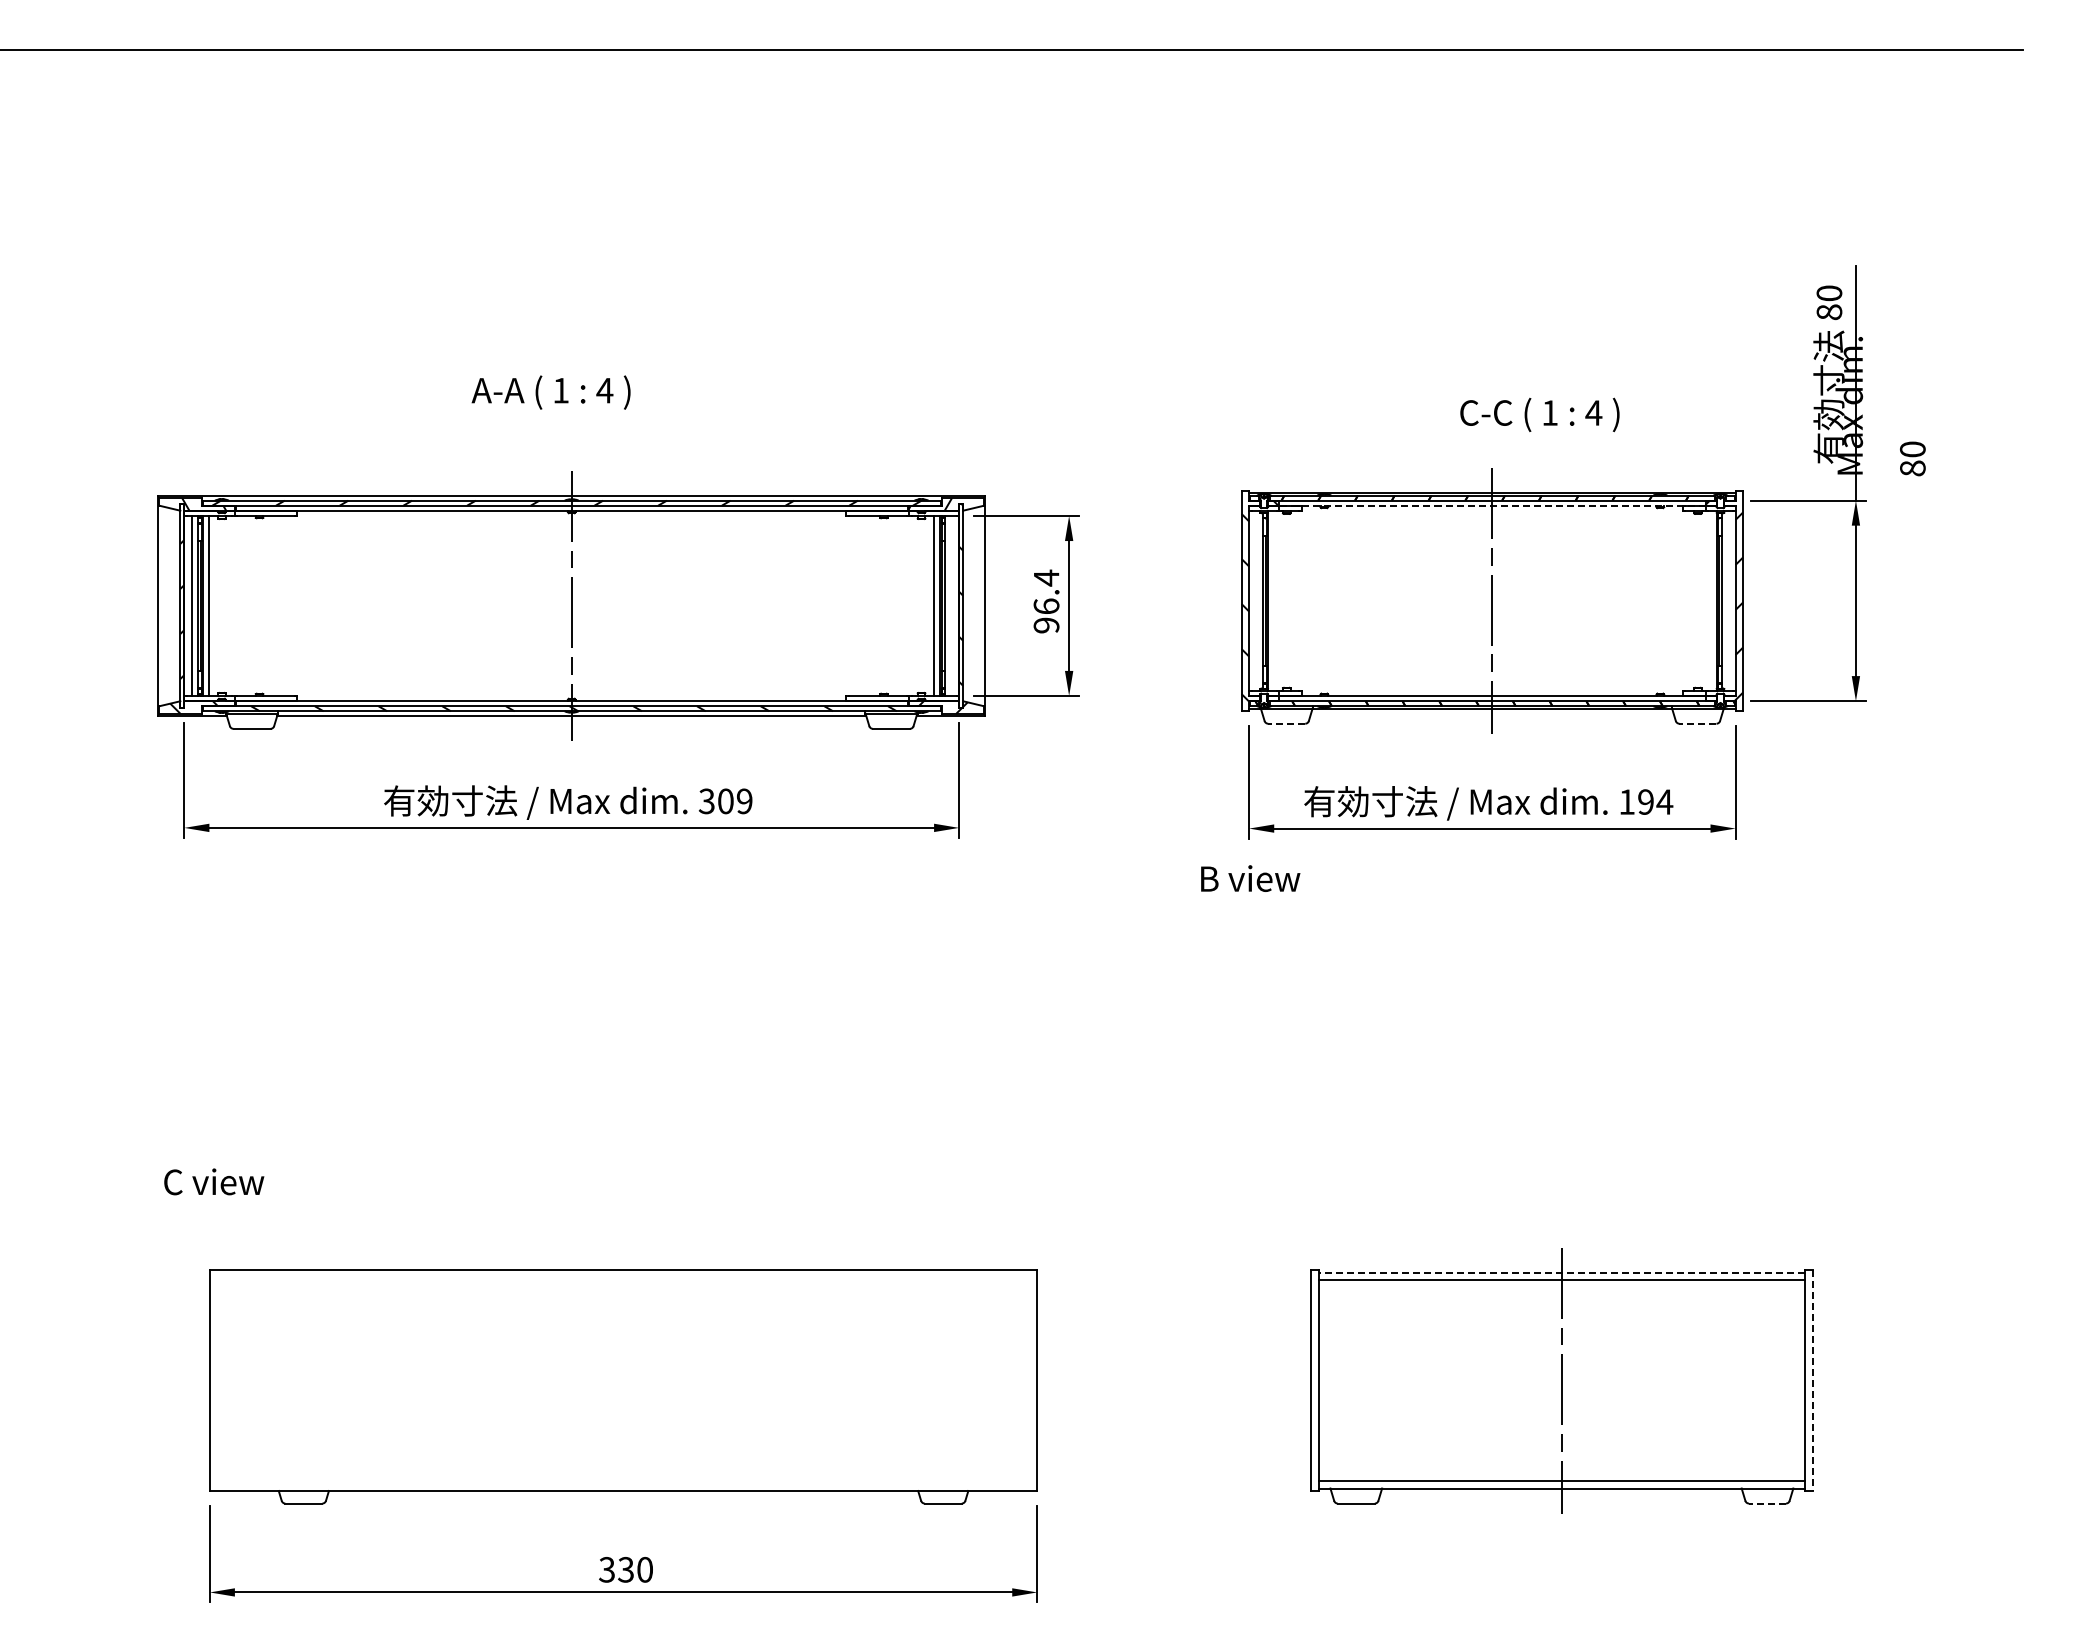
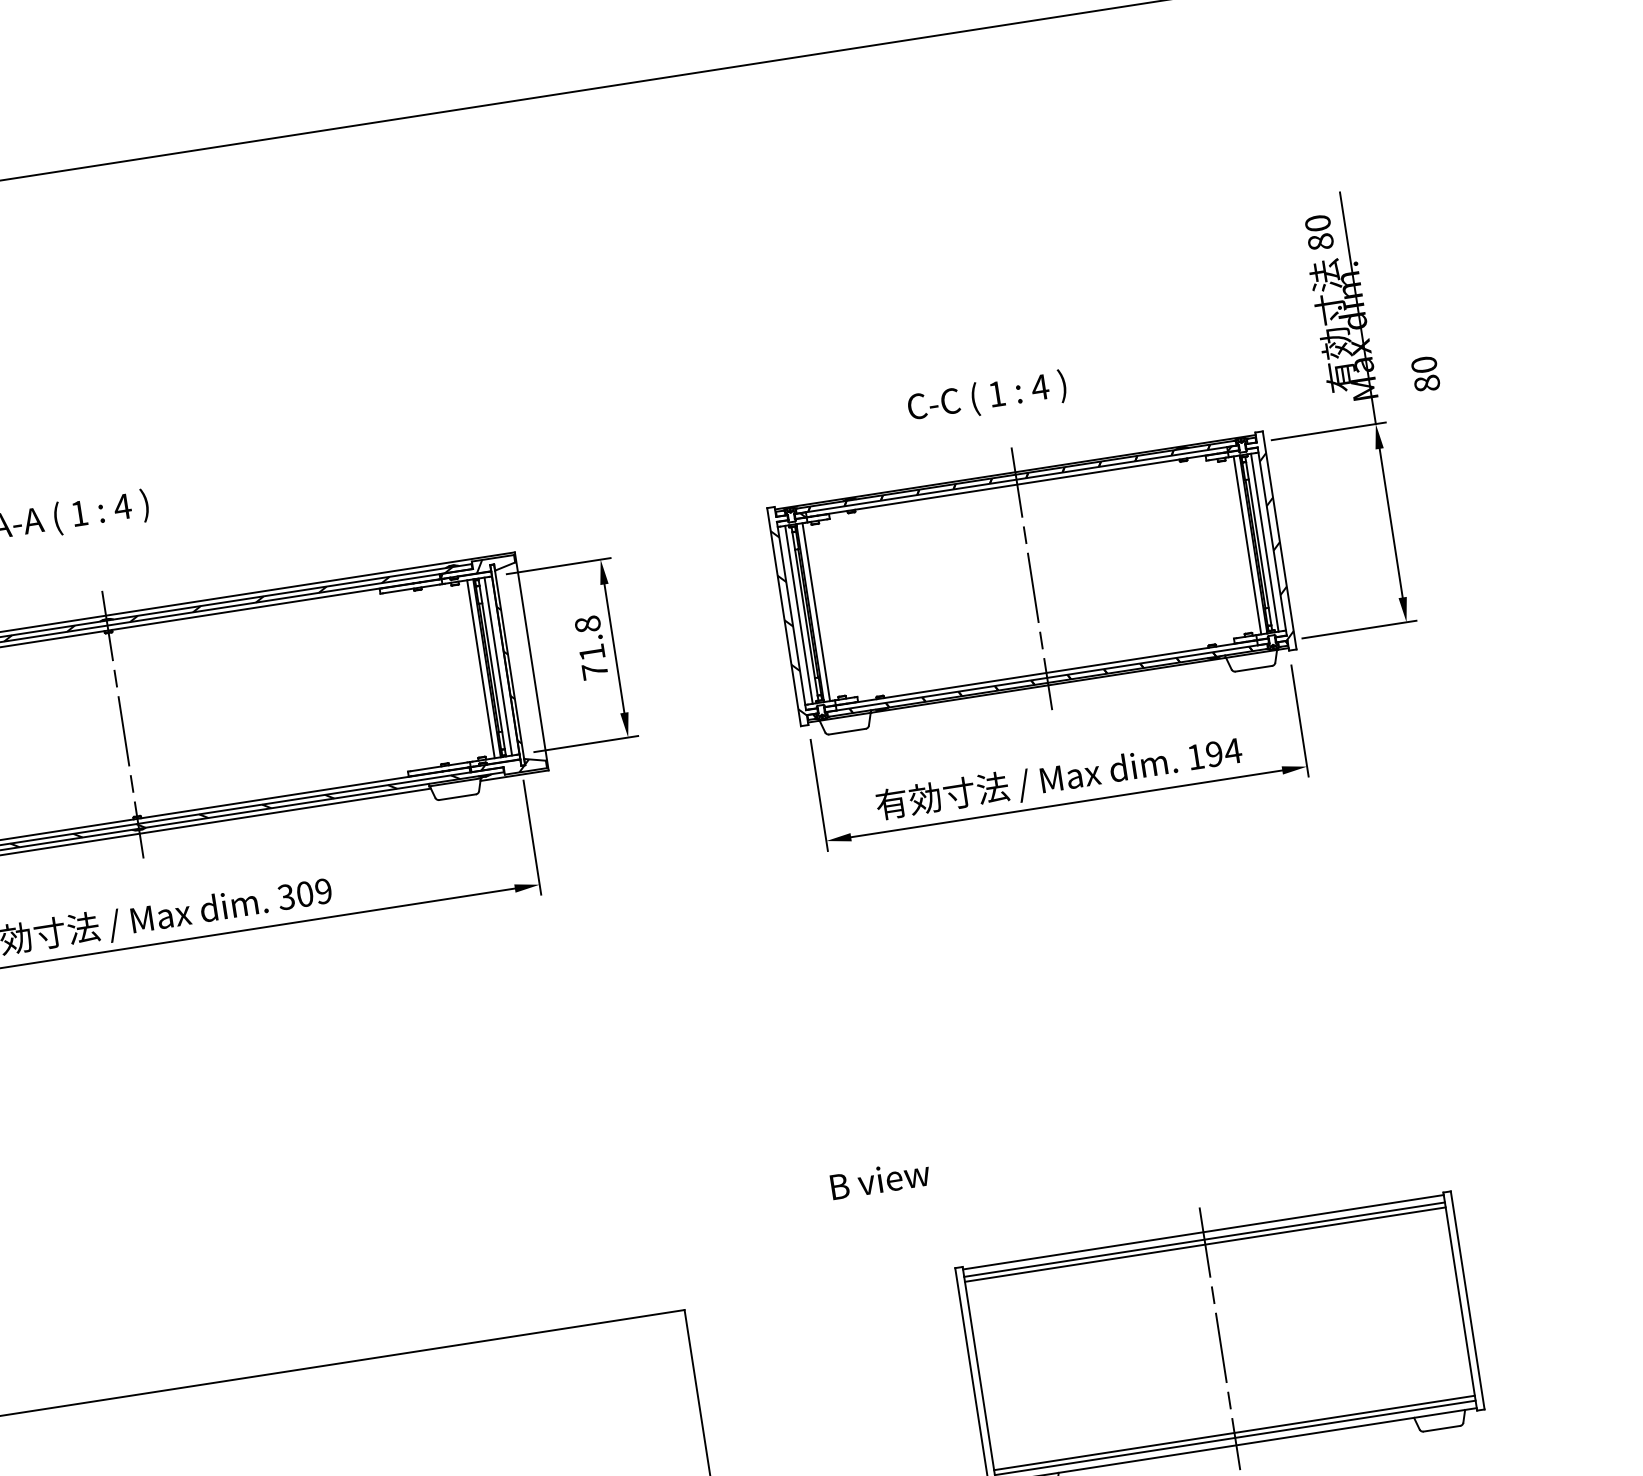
text: (1539, 414) -> (986, 397), moved
line: (1491, 505) -> (1016, 484), dashed -> solid
line: (1256, 600) -> (798, 614), added
line: (1274, 600) -> (816, 611), added
line: (1710, 600) -> (1247, 545), added
line: (1728, 600) -> (1265, 542), added
text: (1046, 601) -> (591, 647), 96.4 -> 71.8
line: (951, 605) -> (498, 666), added
line: (1286, 723) -> (847, 731), dashed -> solid
line: (1697, 723) -> (1253, 668), dashed -> solid
text: (1250, 878) -> (880, 1179), moved
line: (1561, 1272) -> (1202, 1231), dashed -> solid
line: (1561, 1285) -> (1204, 1244), added
line: (1812, 1381) -> (1467, 1301), dashed -> solid
line: (1561, 1475) -> (1234, 1432), added
line: (1767, 1503) -> (1441, 1428), dashed -> solid

